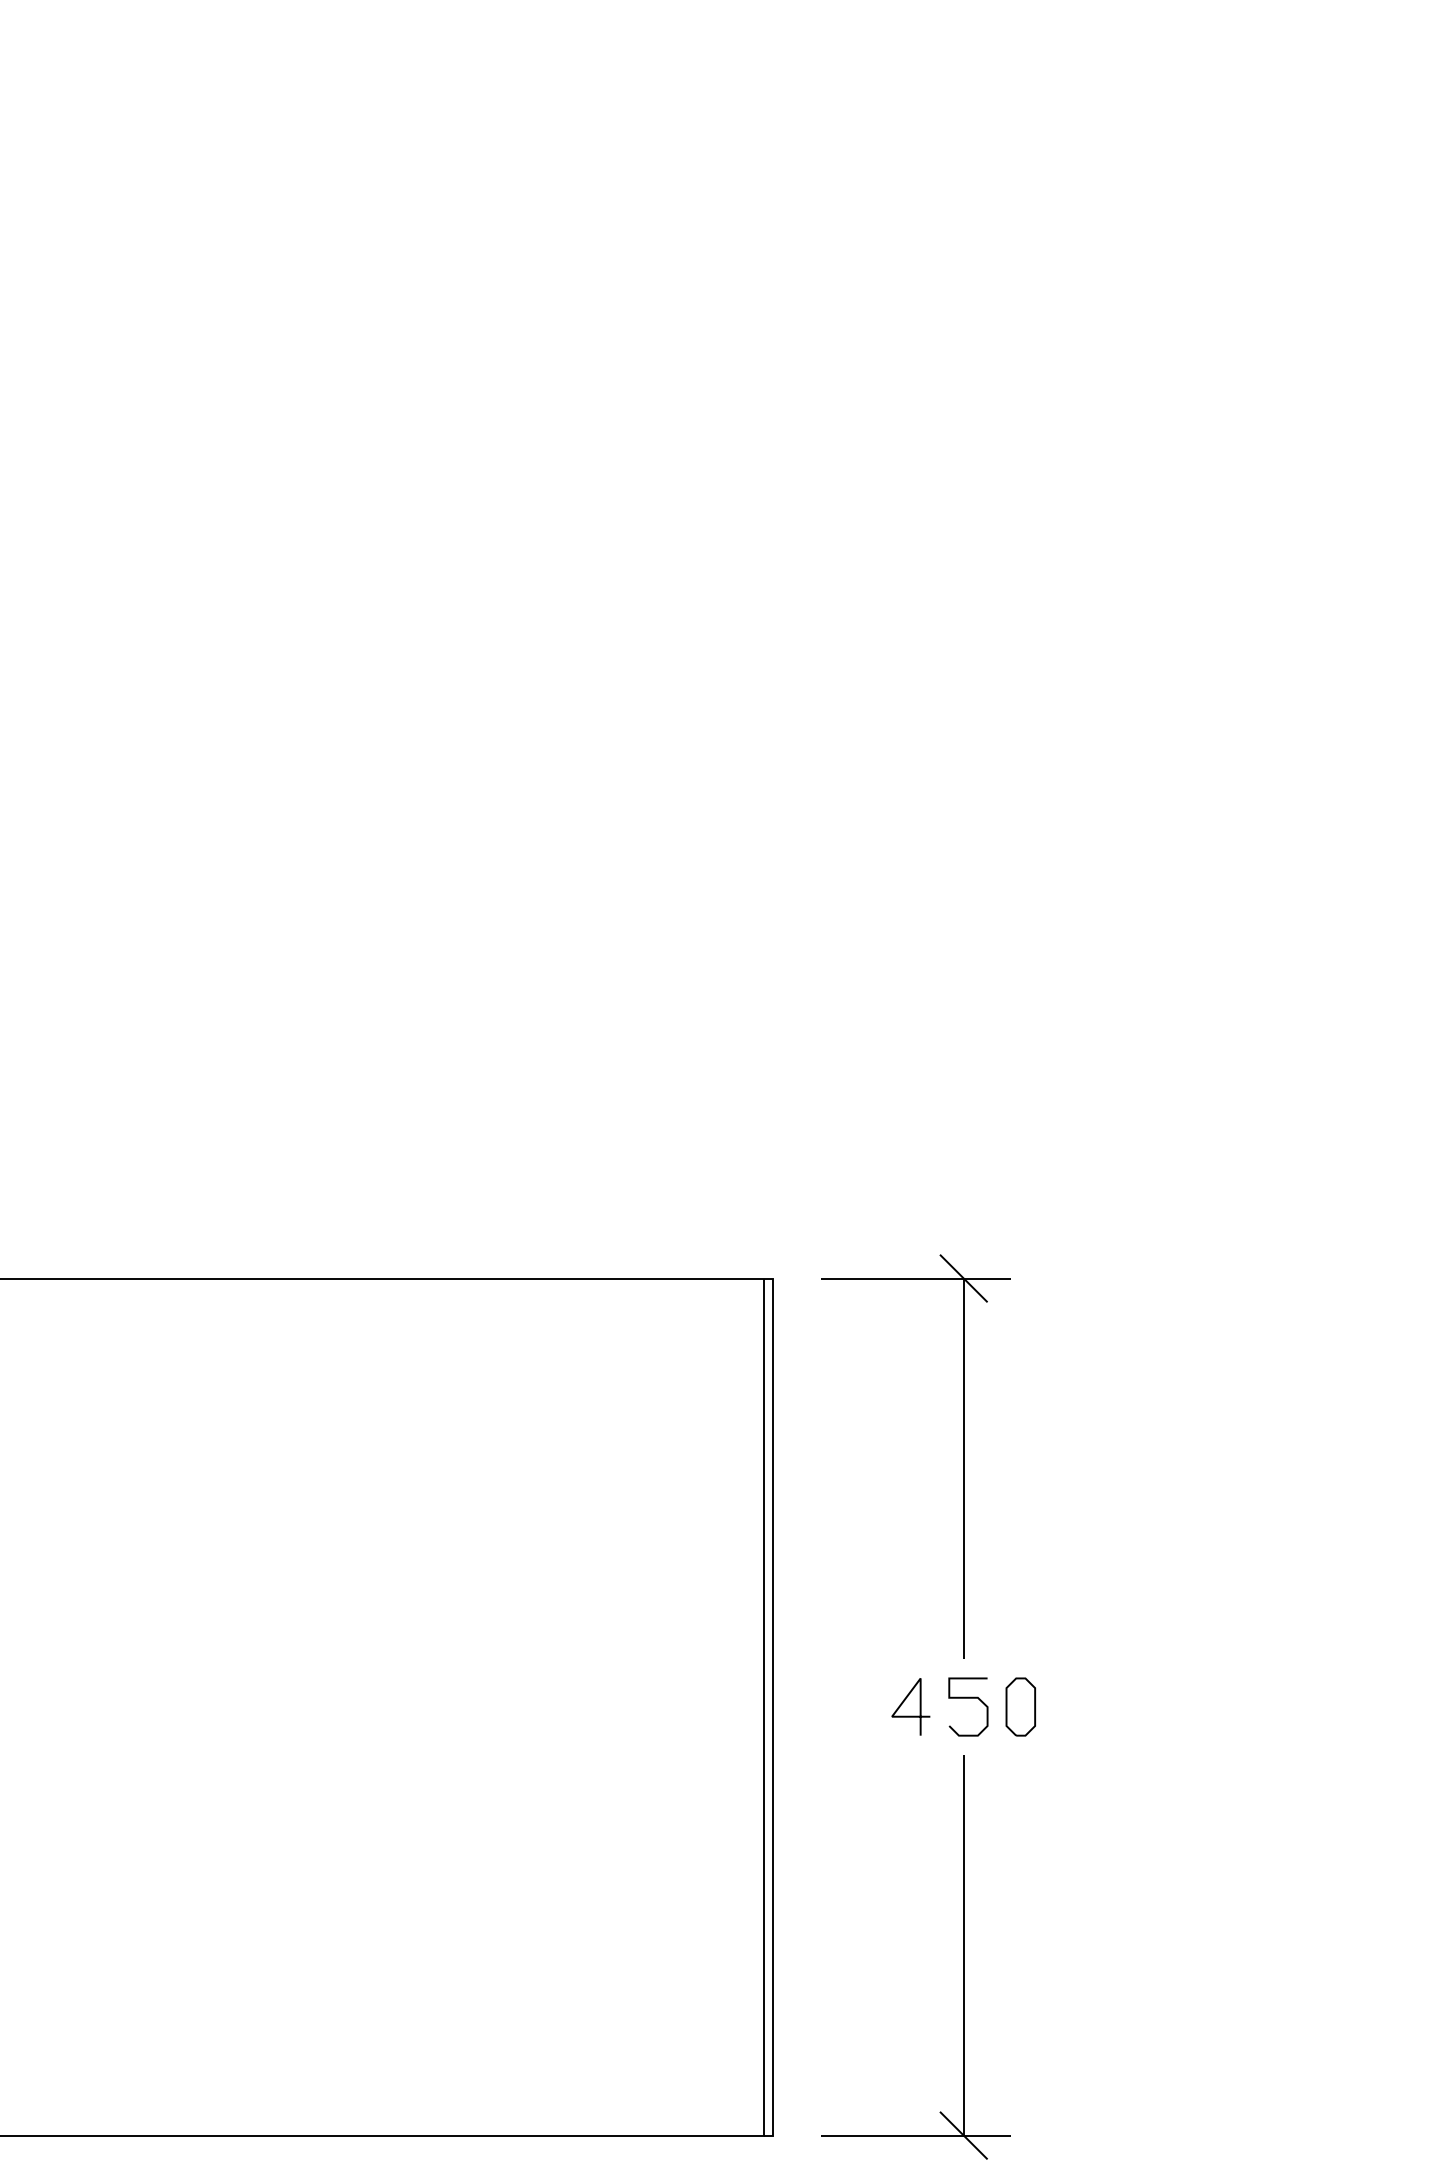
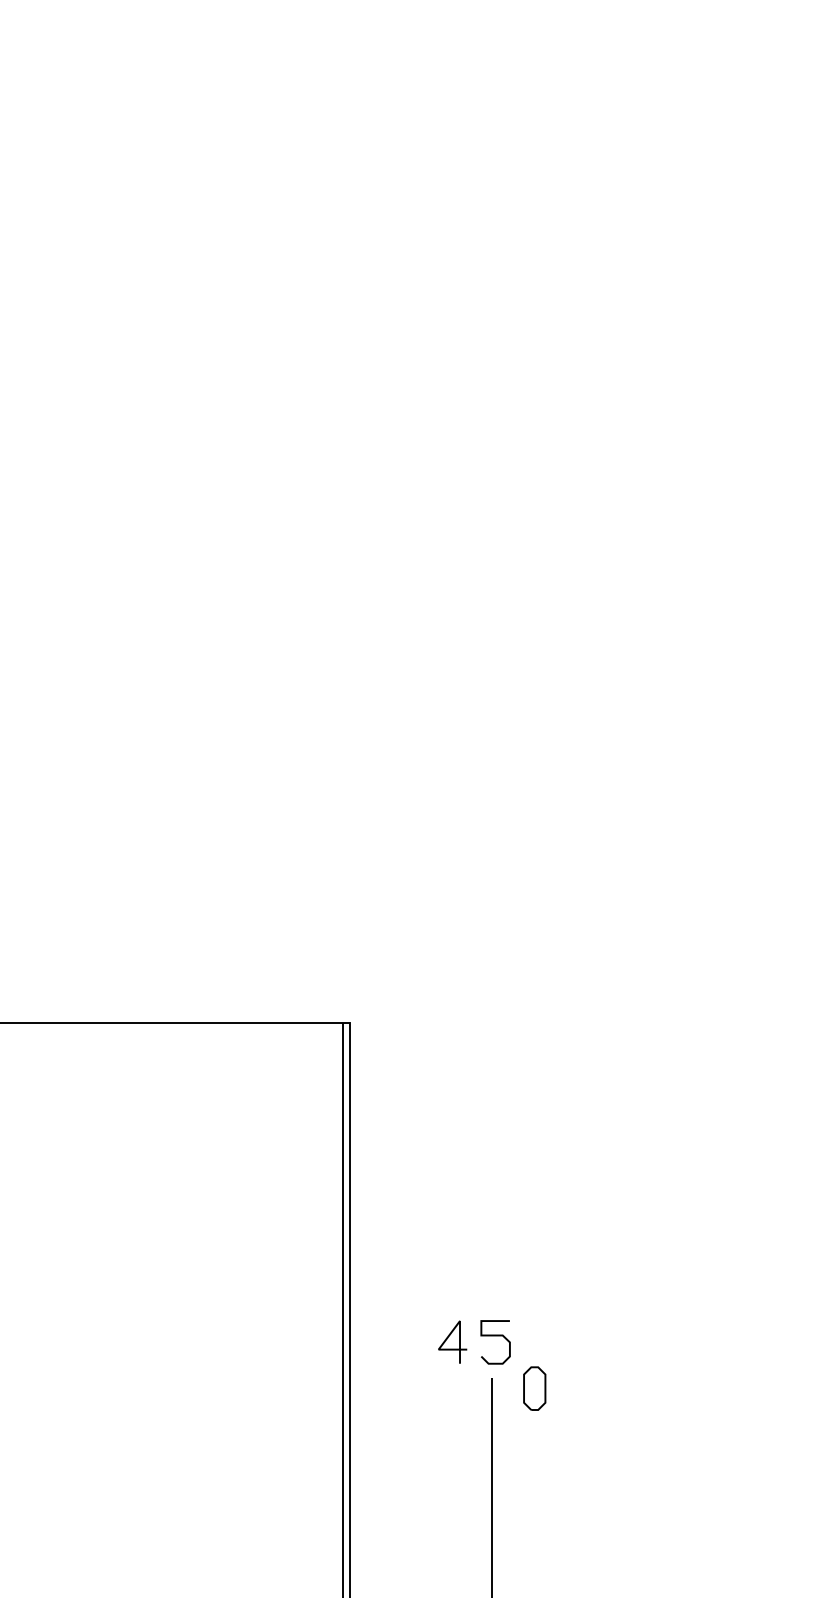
part: (963, 1456) -> (491, 1155), removed
part: (1020, 1706) -> (534, 1388), moved

